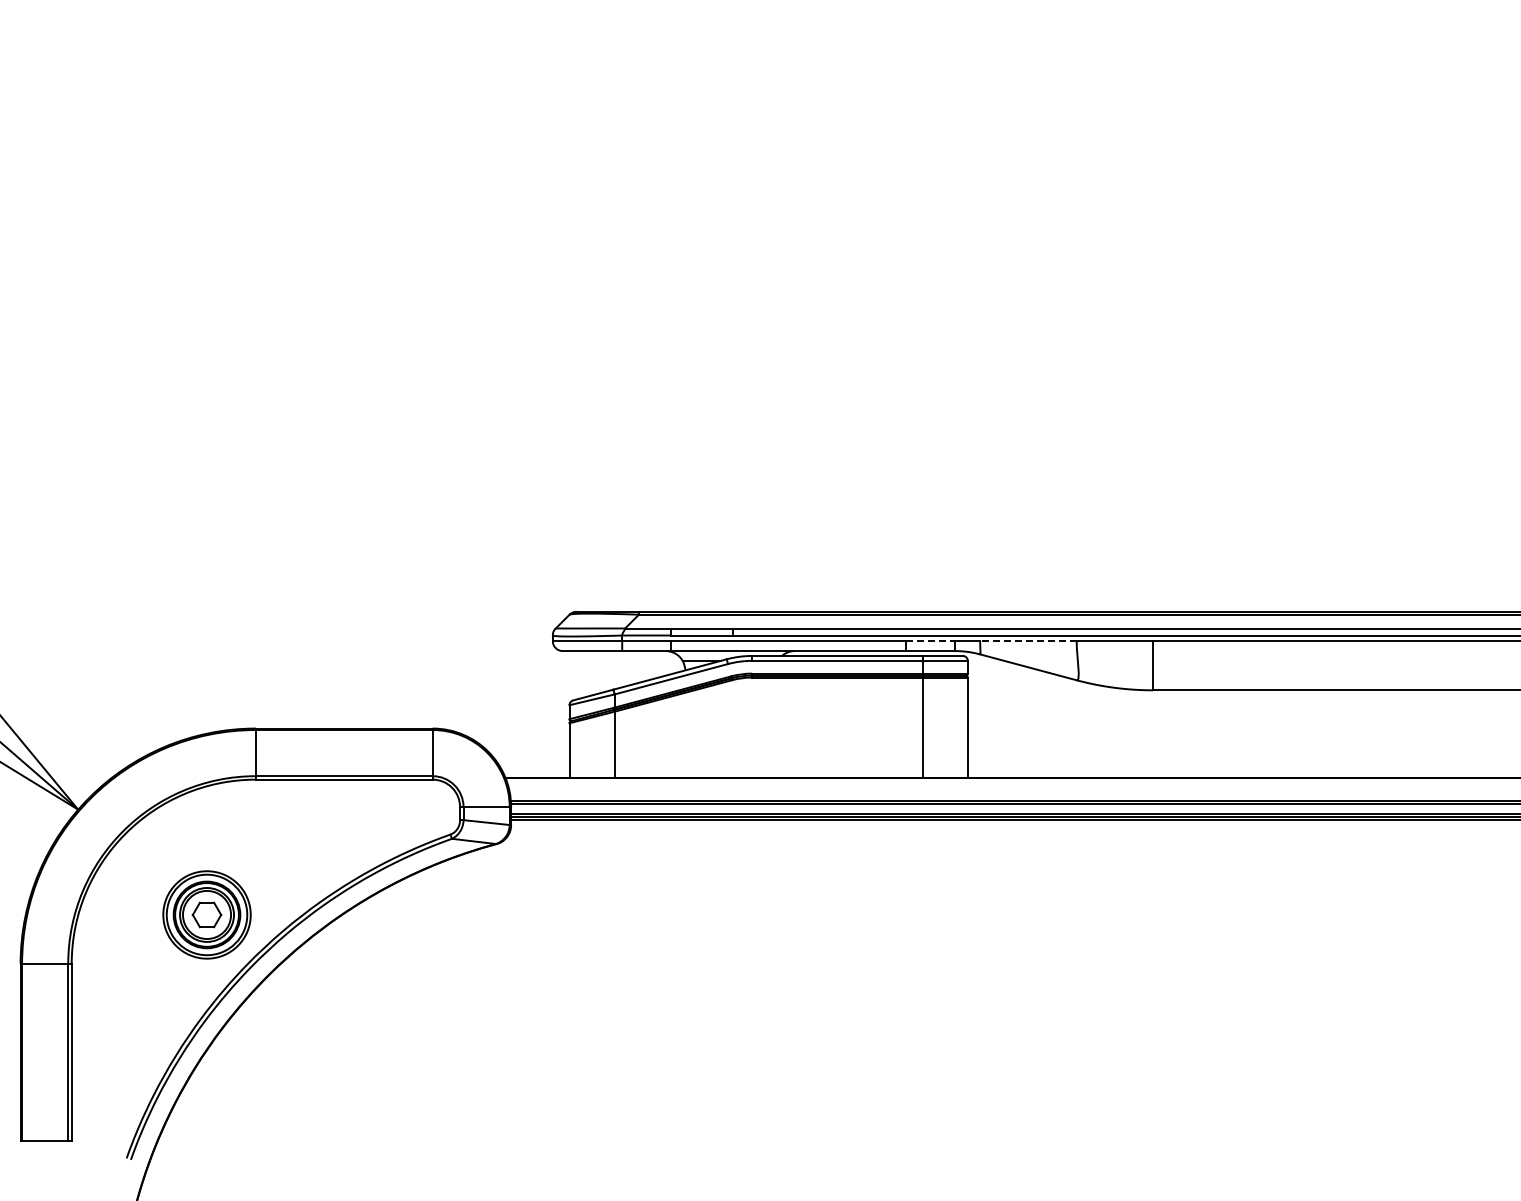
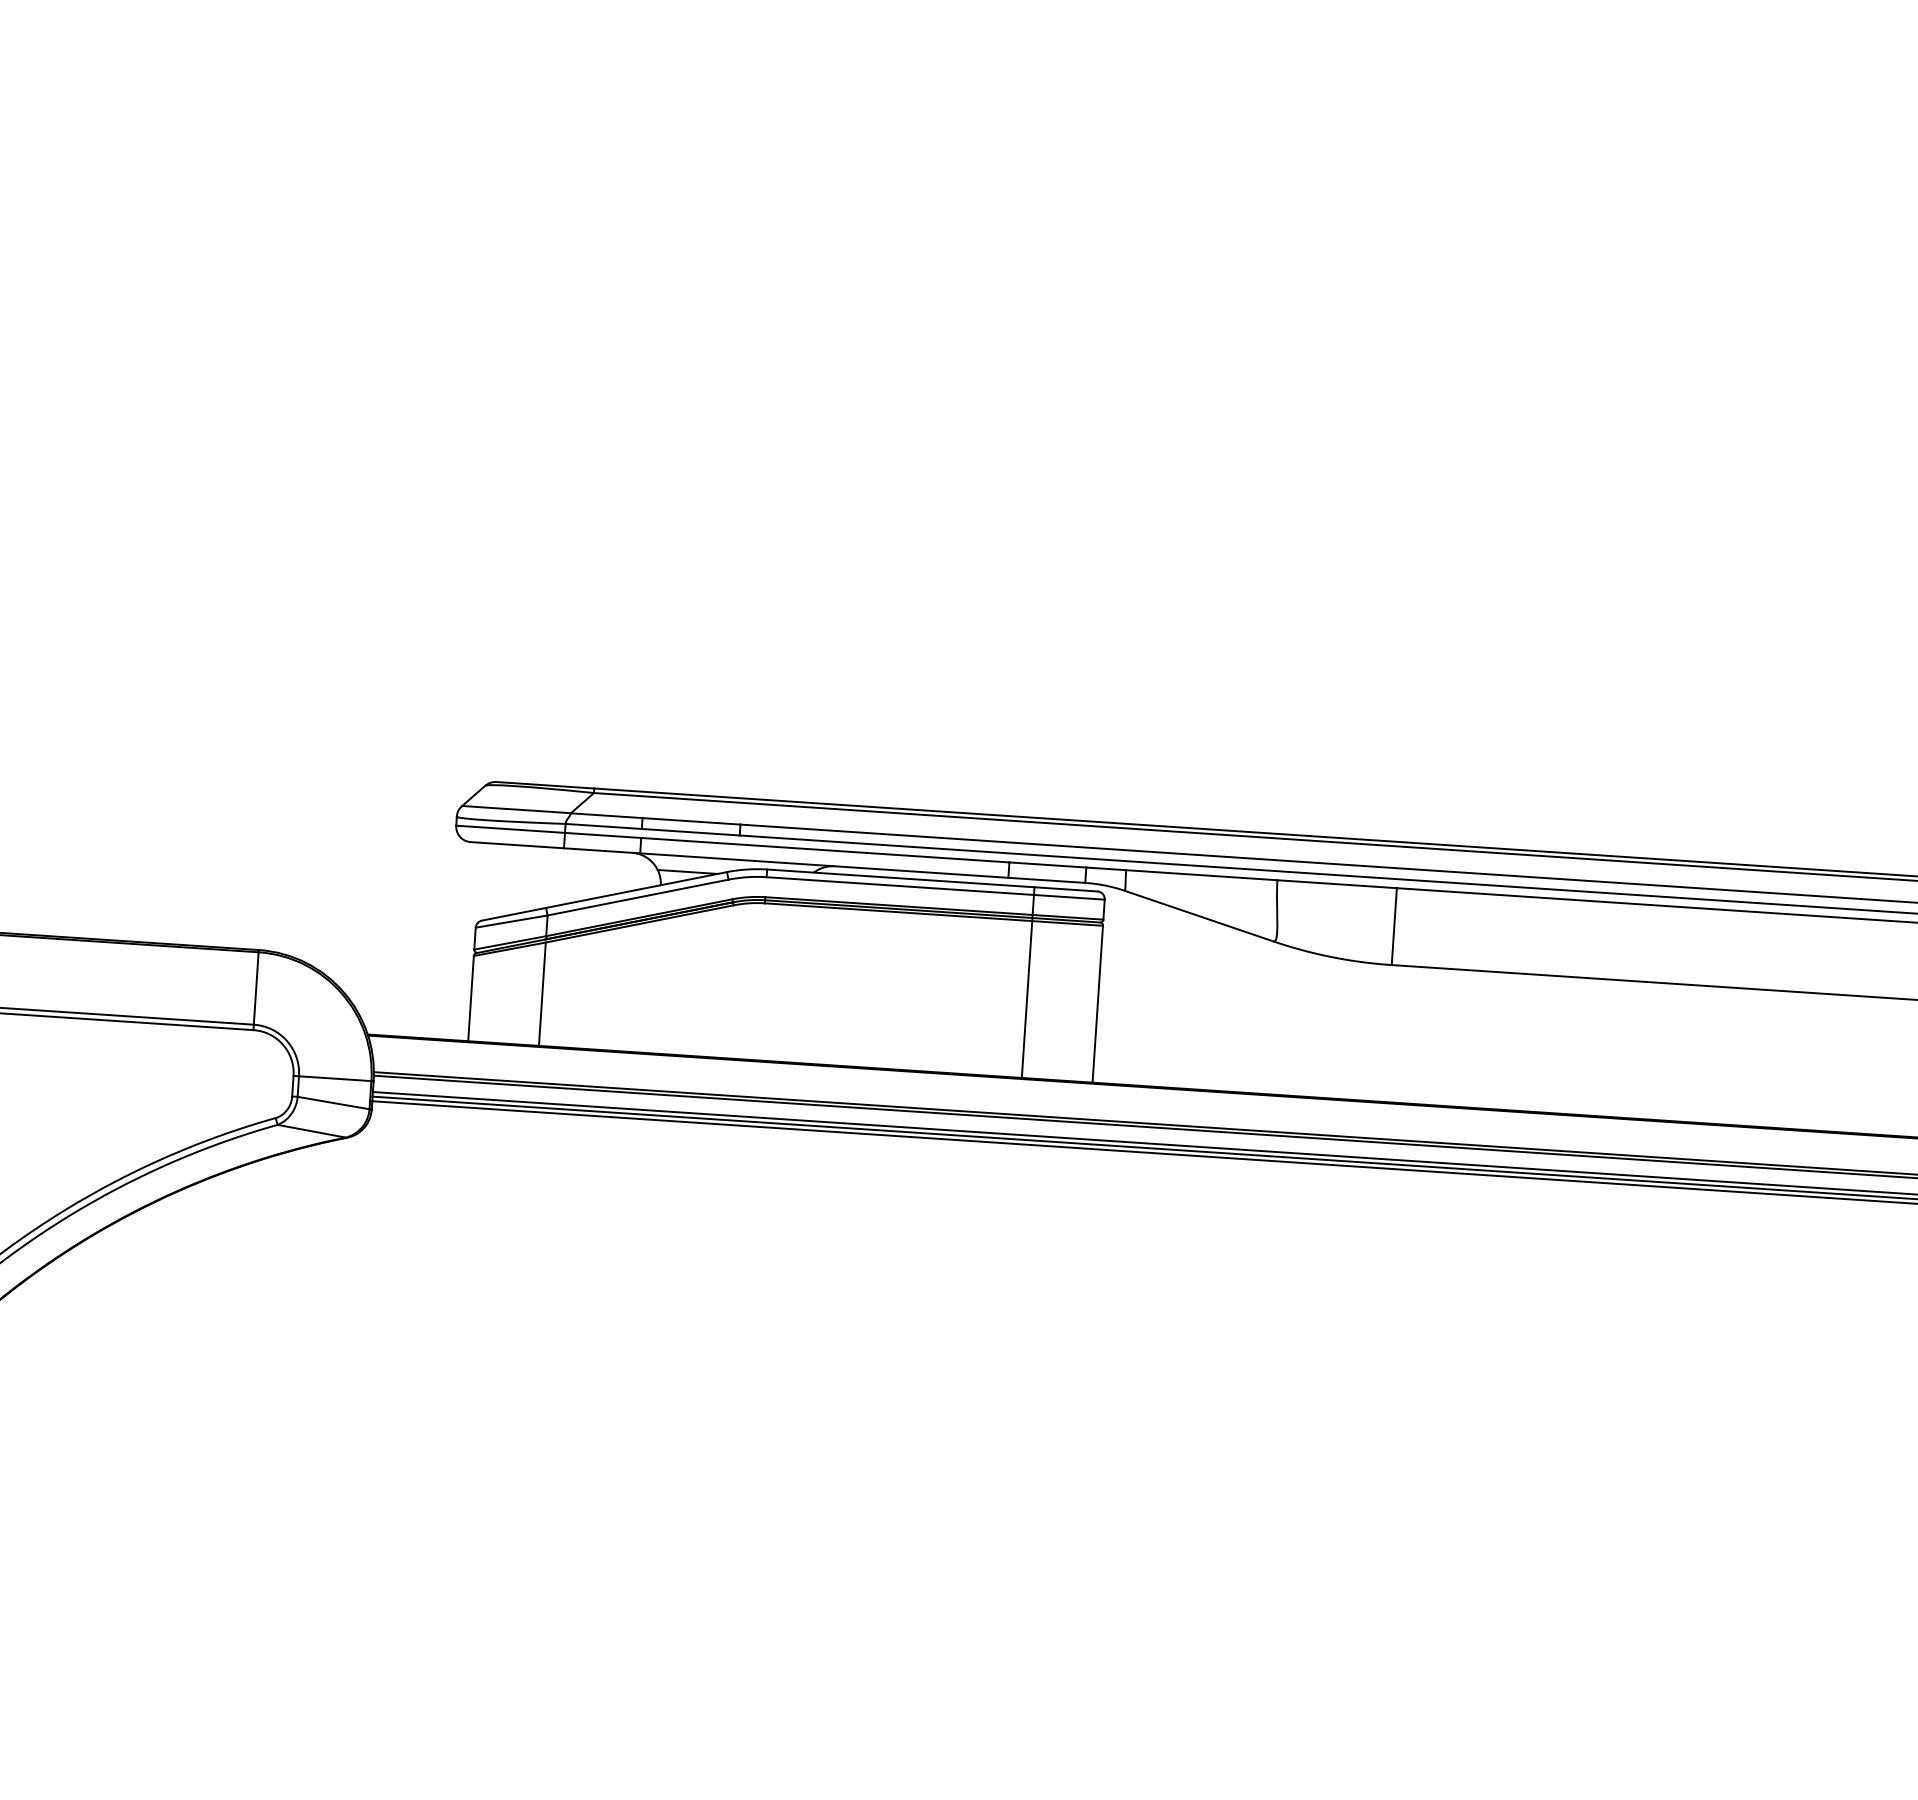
line: (930, 641) -> (1048, 865), dashed -> solid
line: (1027, 641) -> (1200, 875), dashed -> solid

